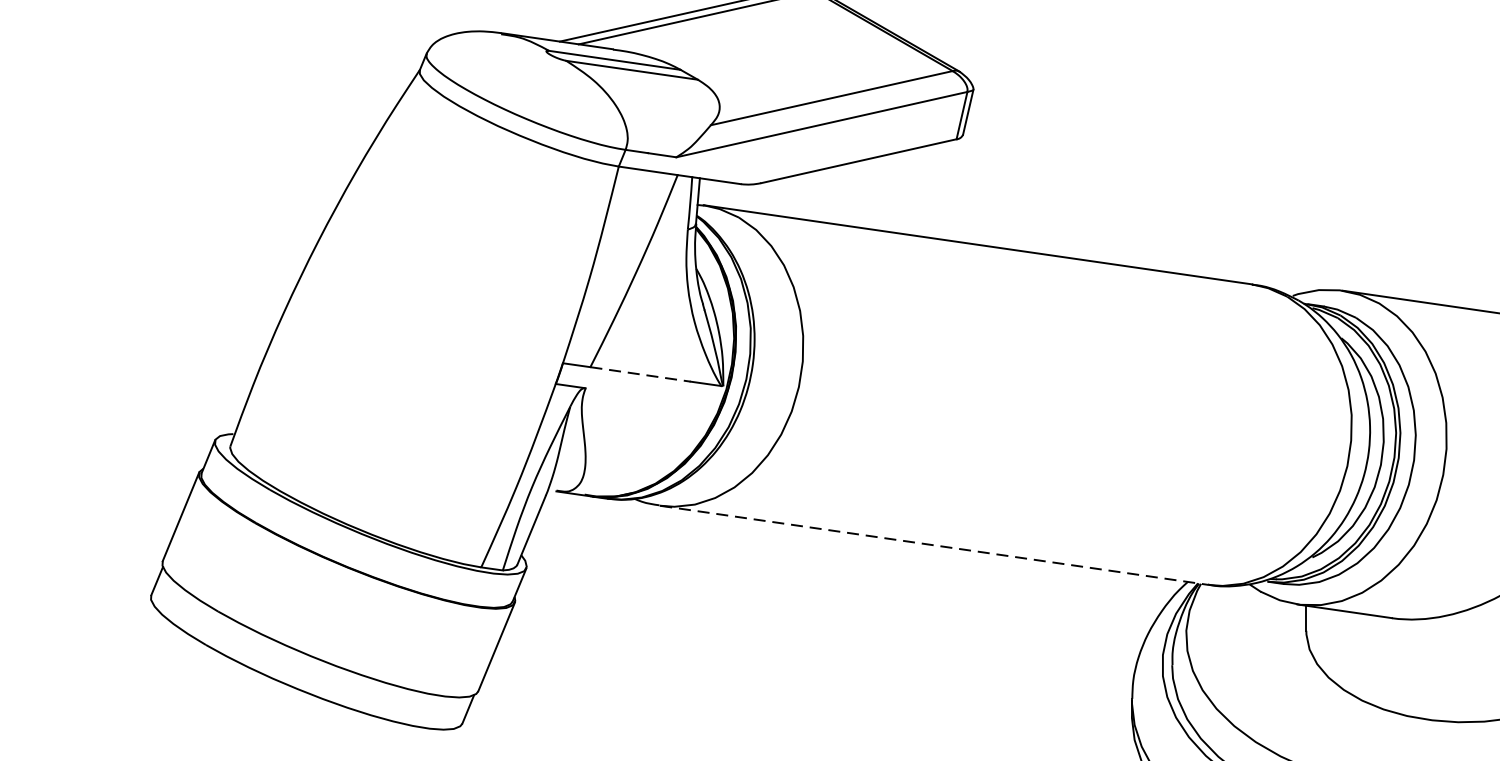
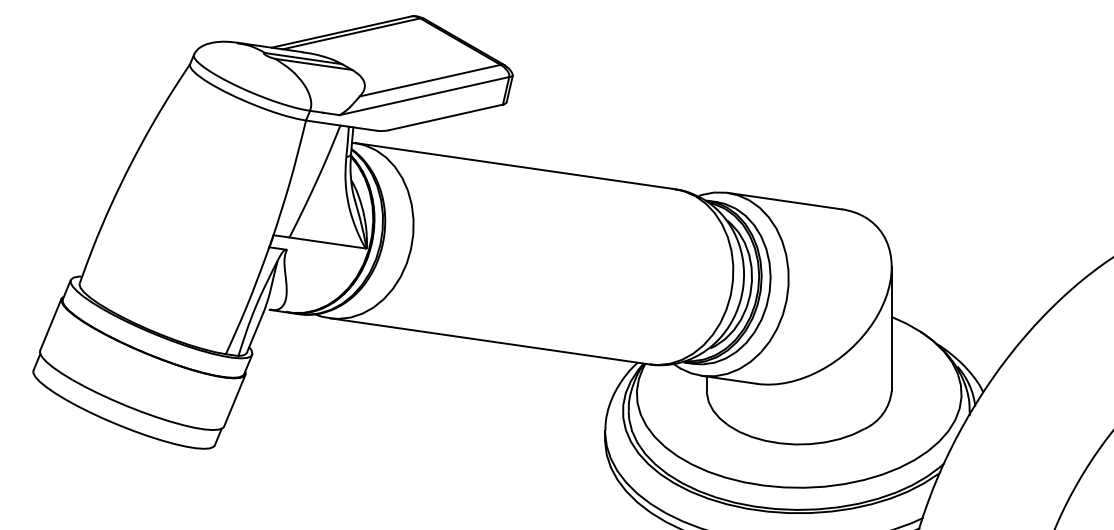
line: (640, 374) -> (318, 241), dashed -> solid
line: (935, 545) -> (490, 341), dashed -> solid

